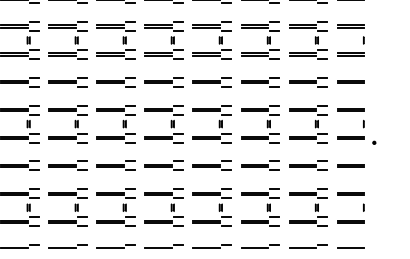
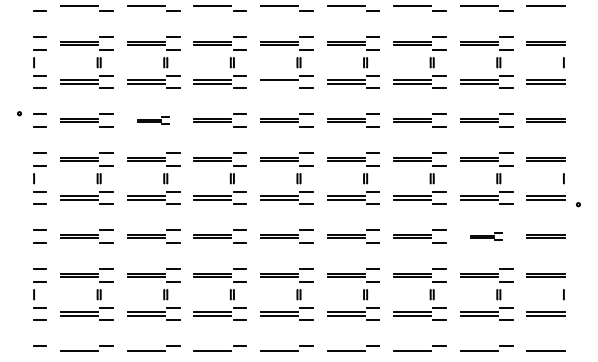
line: (158, 55) -> (279, 83), removed
part: (67, 82) -> (153, 120), size x0.6
part: (308, 165) -> (486, 236), size x0.6

